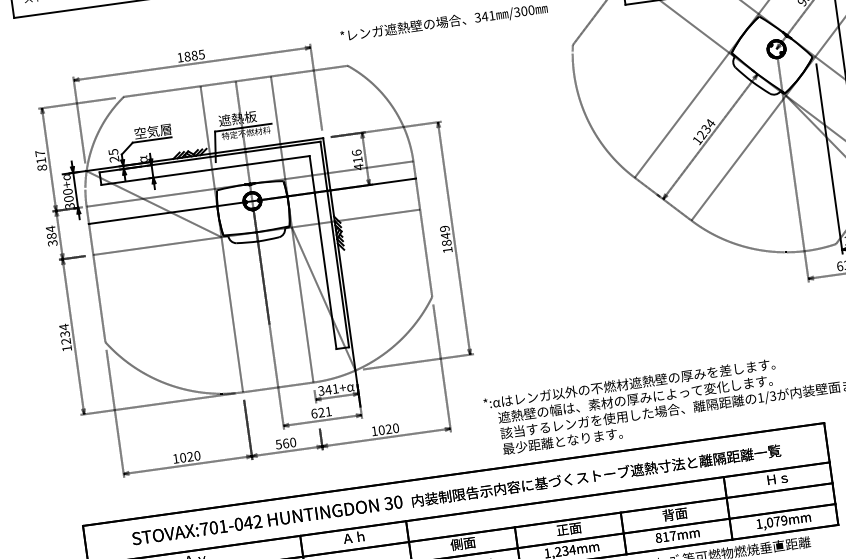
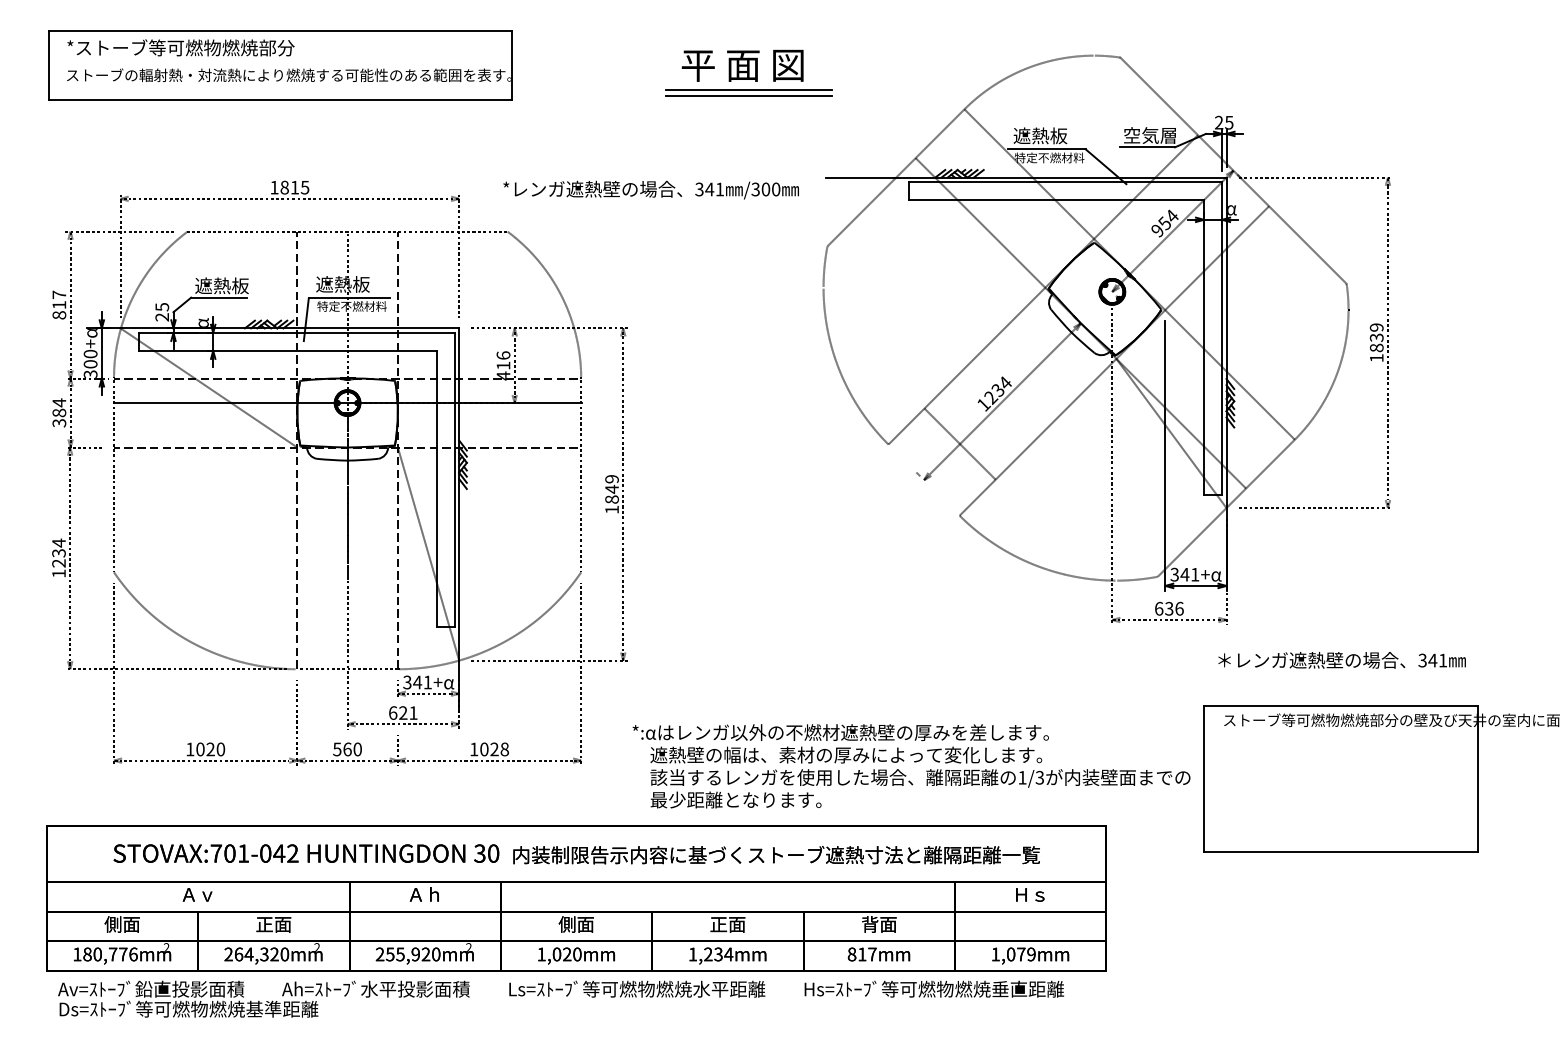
text: (194, 55) -> (294, 187), 1885 -> 1815
text: (152, 131) -> (221, 285), 空気層 -> 遮熱板
line: (662, 198) -> (959, 443), moved
text: (395, 428) -> (504, 749), 1020 -> 1028

